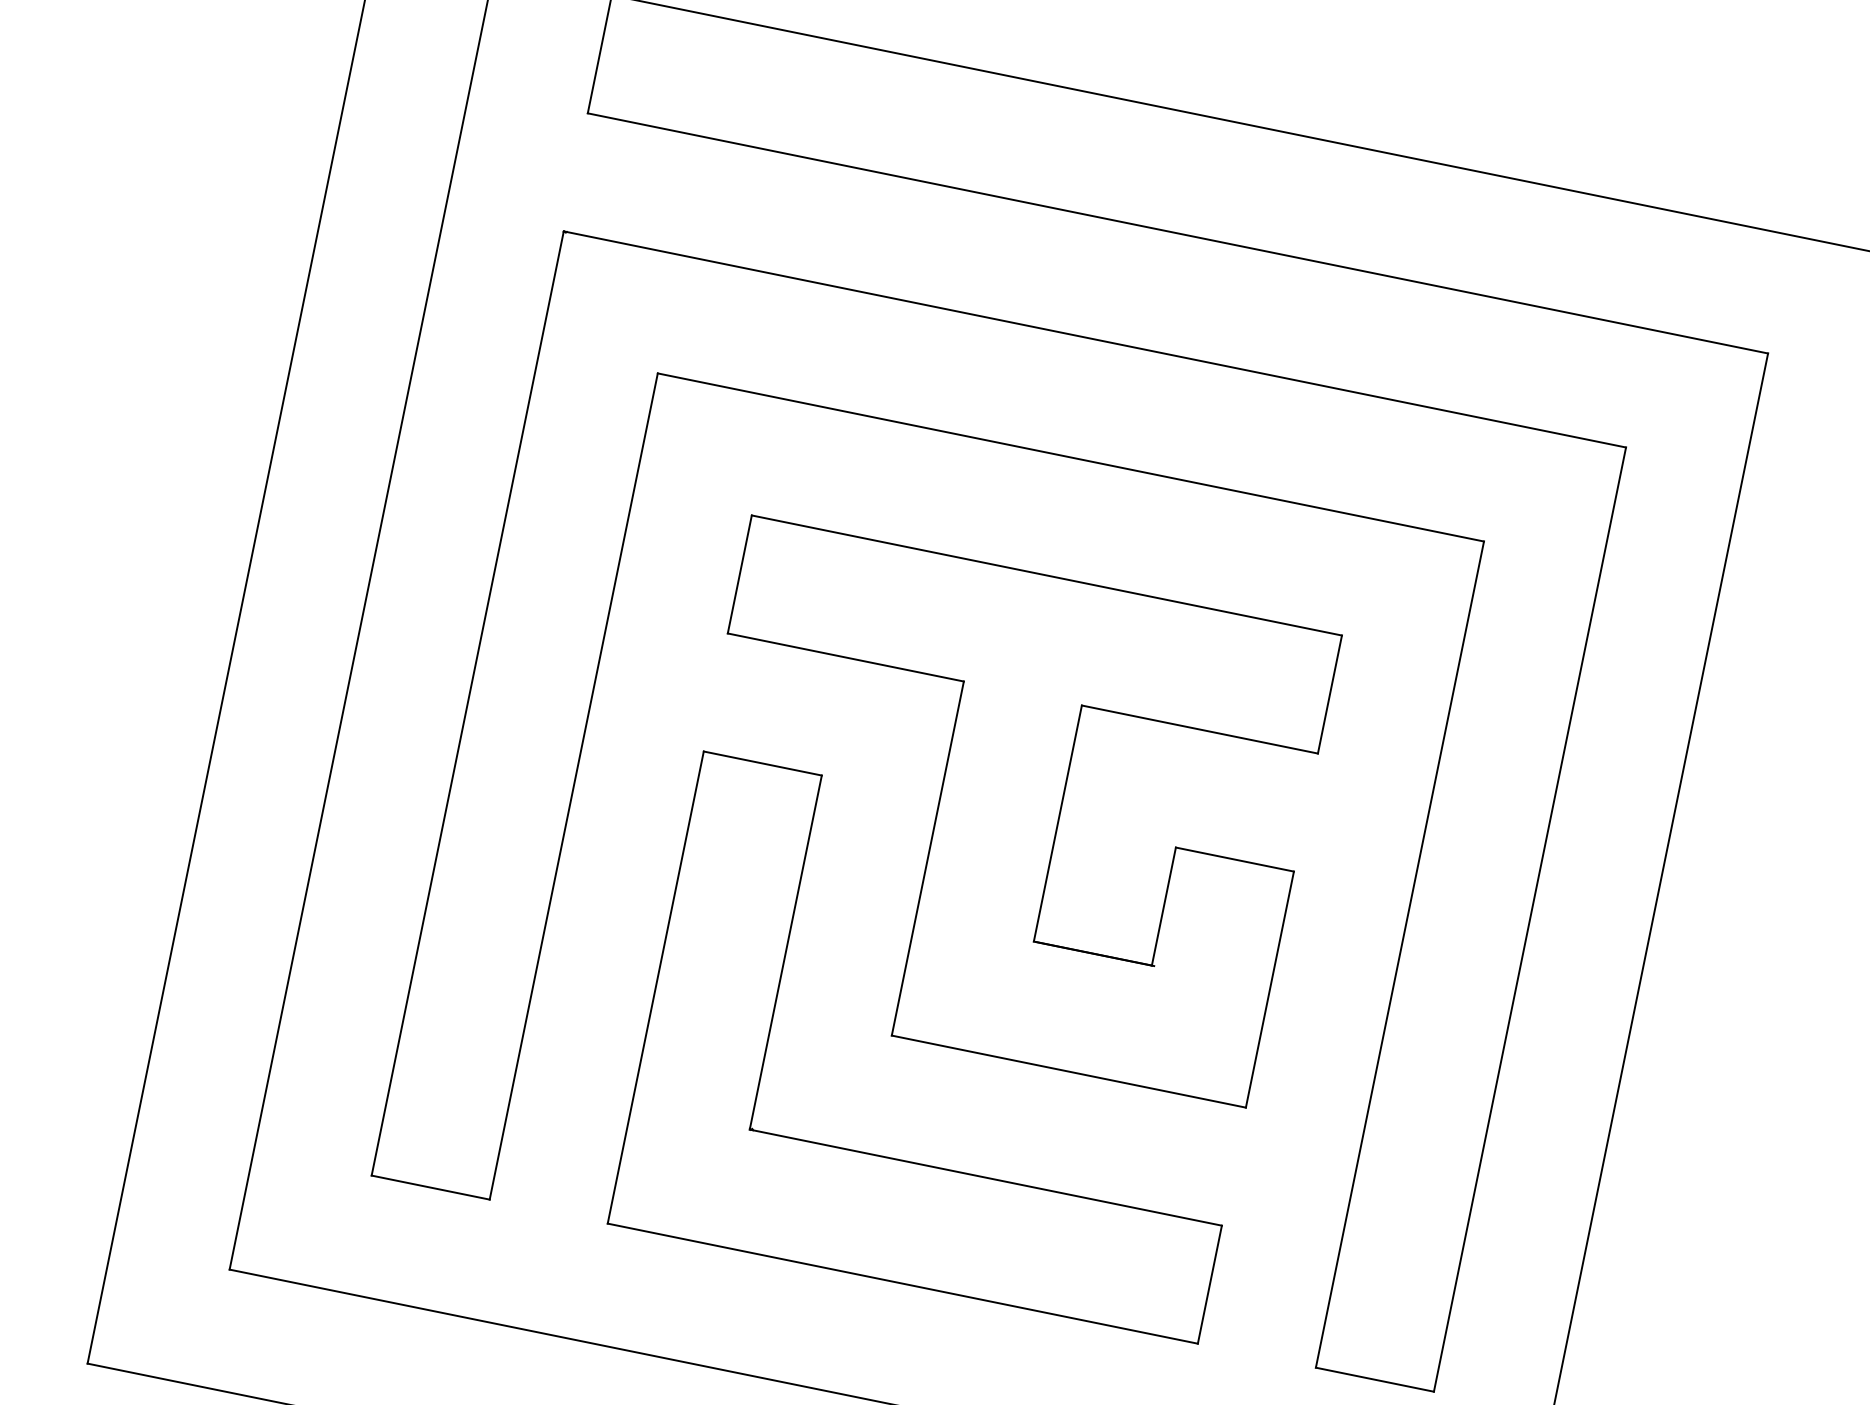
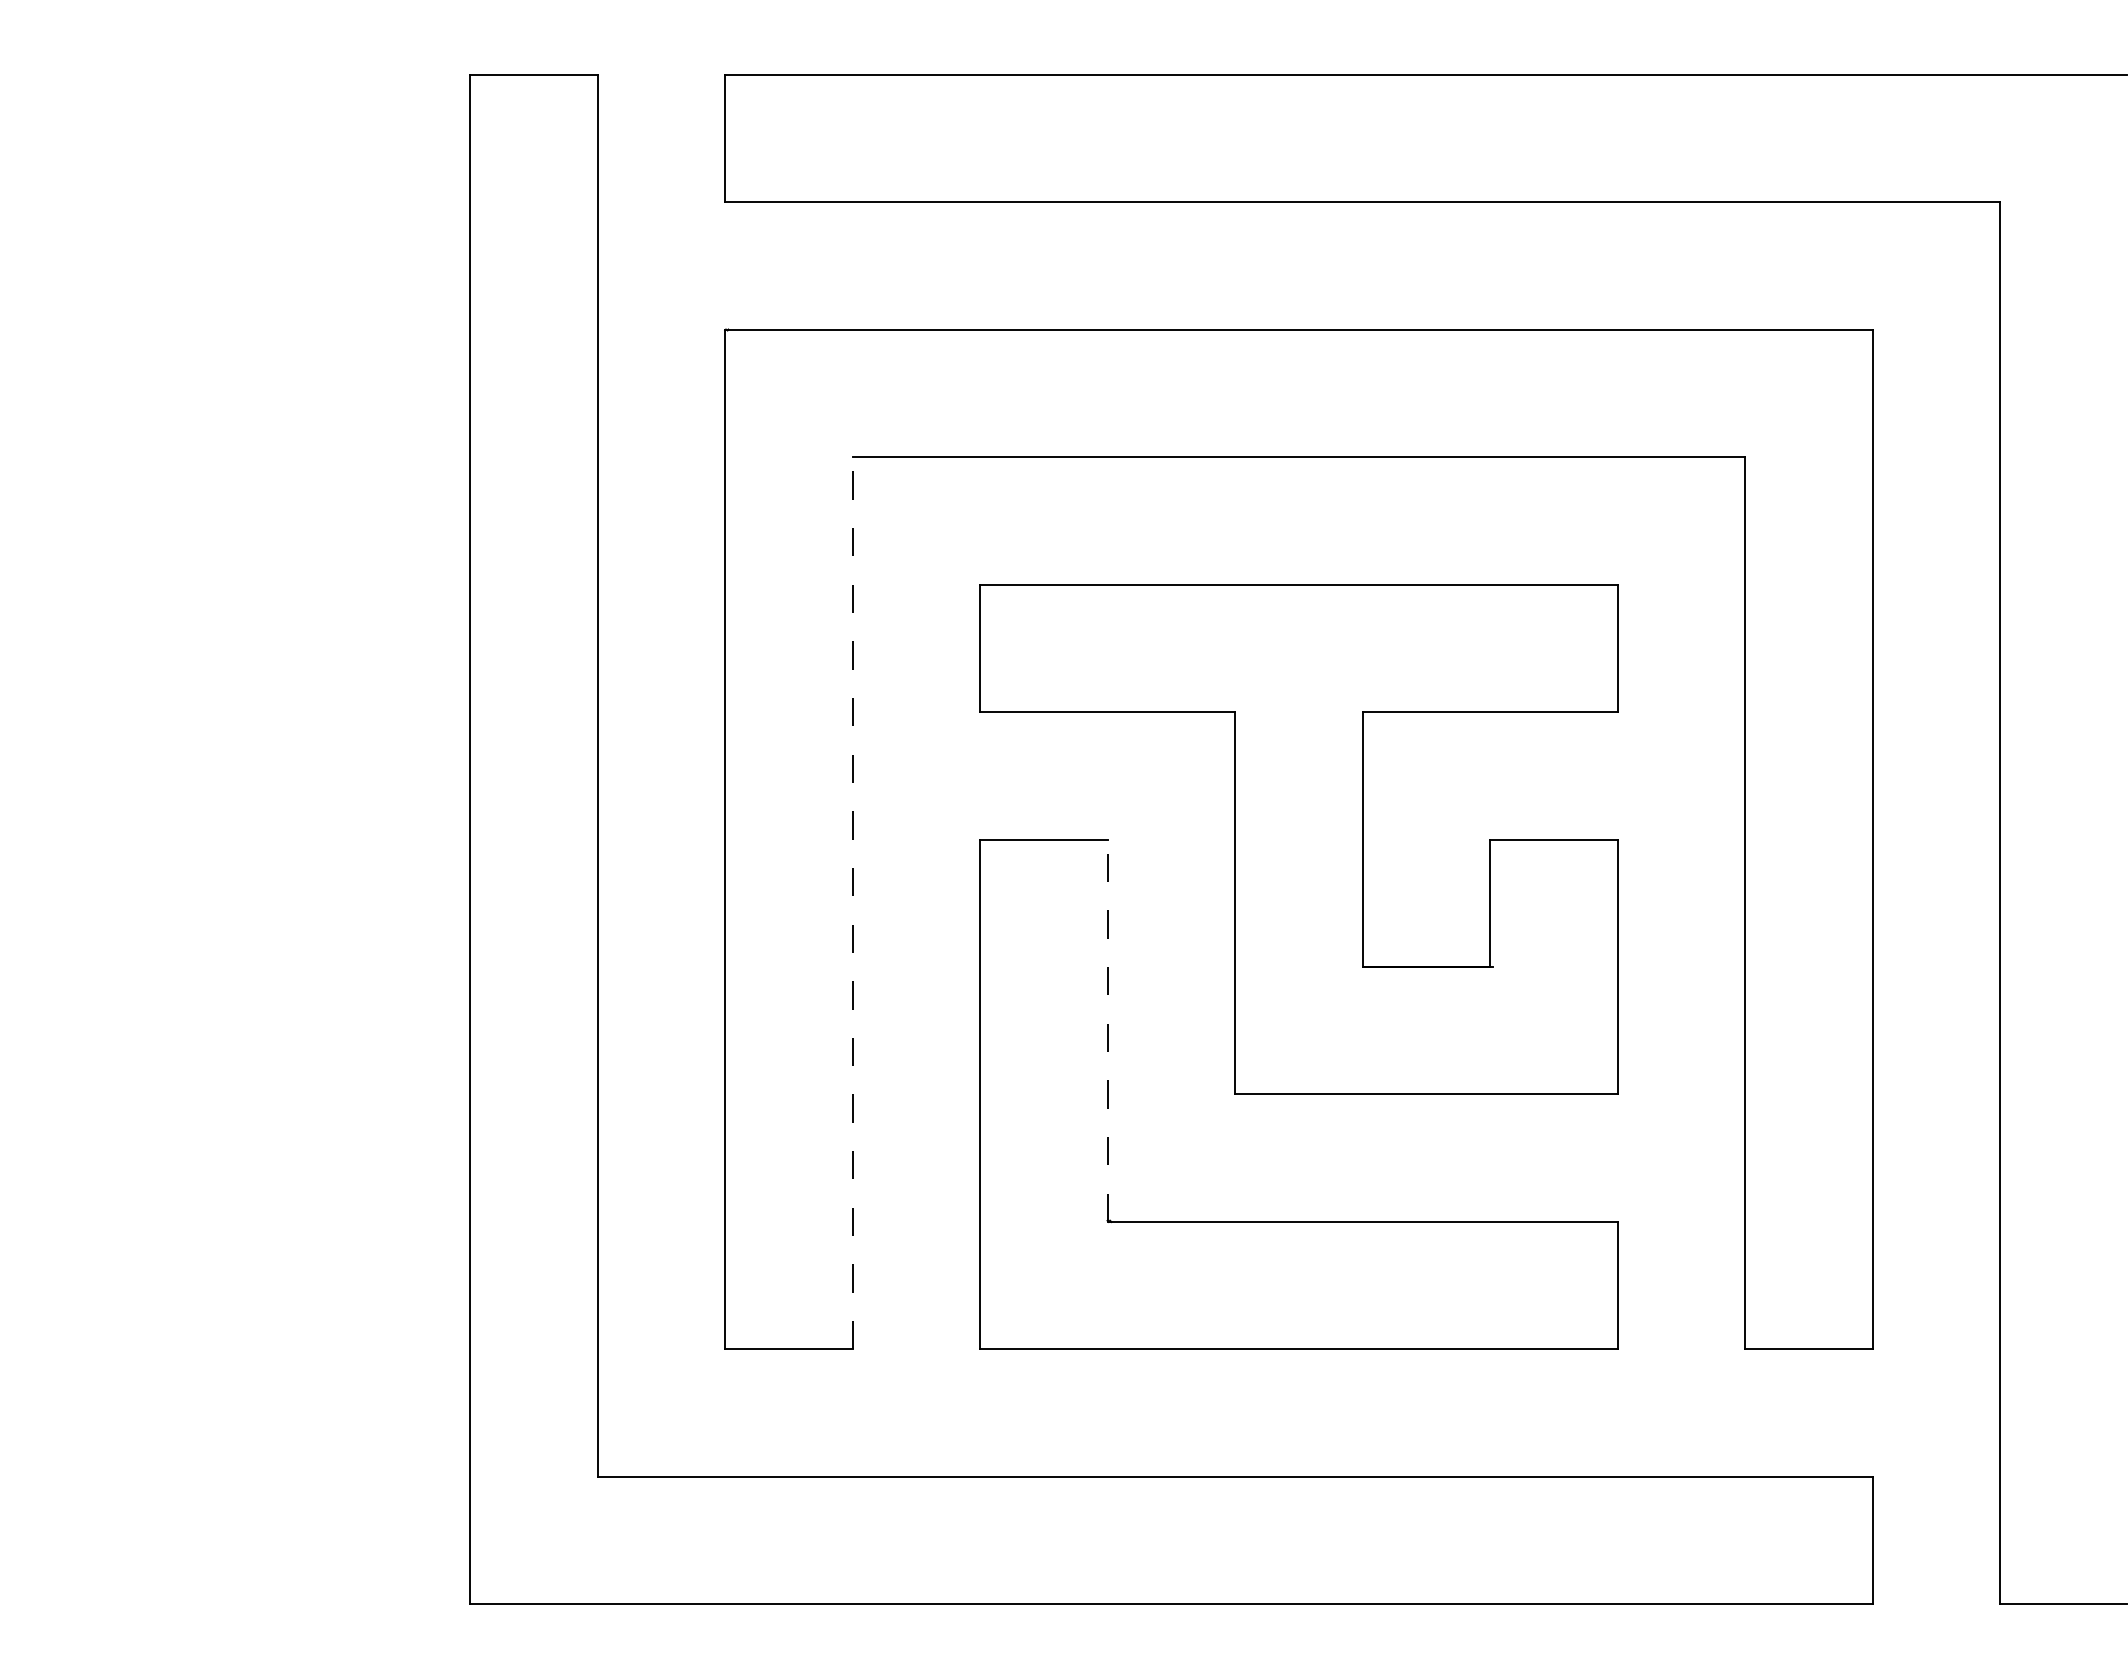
line: (573, 785) -> (852, 902), solid -> dashed
line: (785, 952) -> (1107, 1030), solid -> dashed

